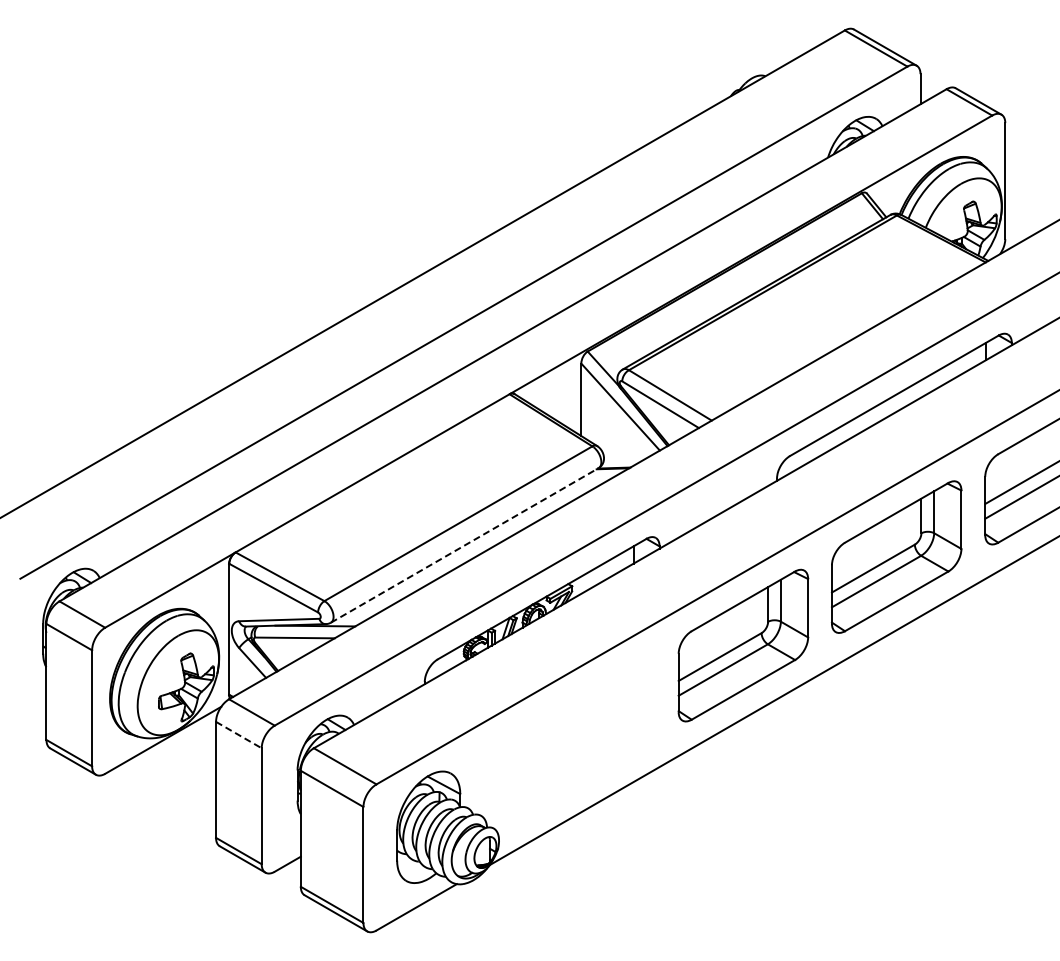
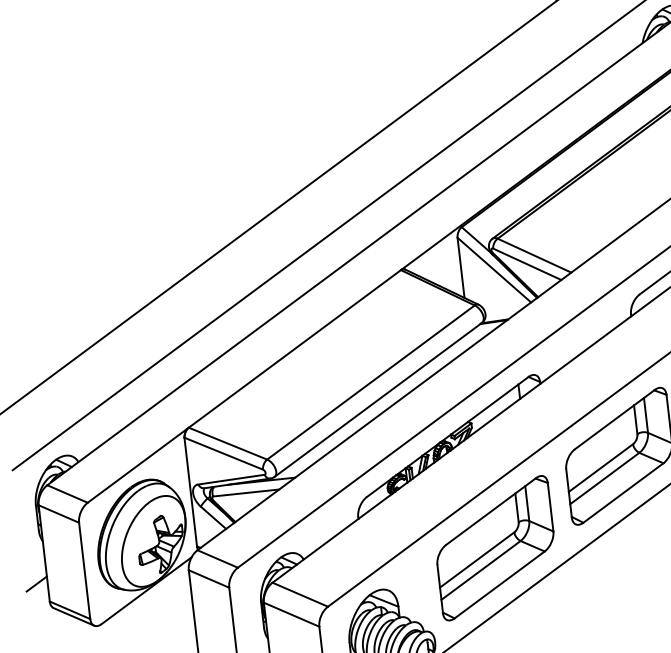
line: (464, 545) -> (378, 399), dashed -> solid
line: (33, 716) -> (36, 583), added
line: (239, 735) -> (209, 579), dashed -> solid
part: (583, 737) -> (495, 547), added

